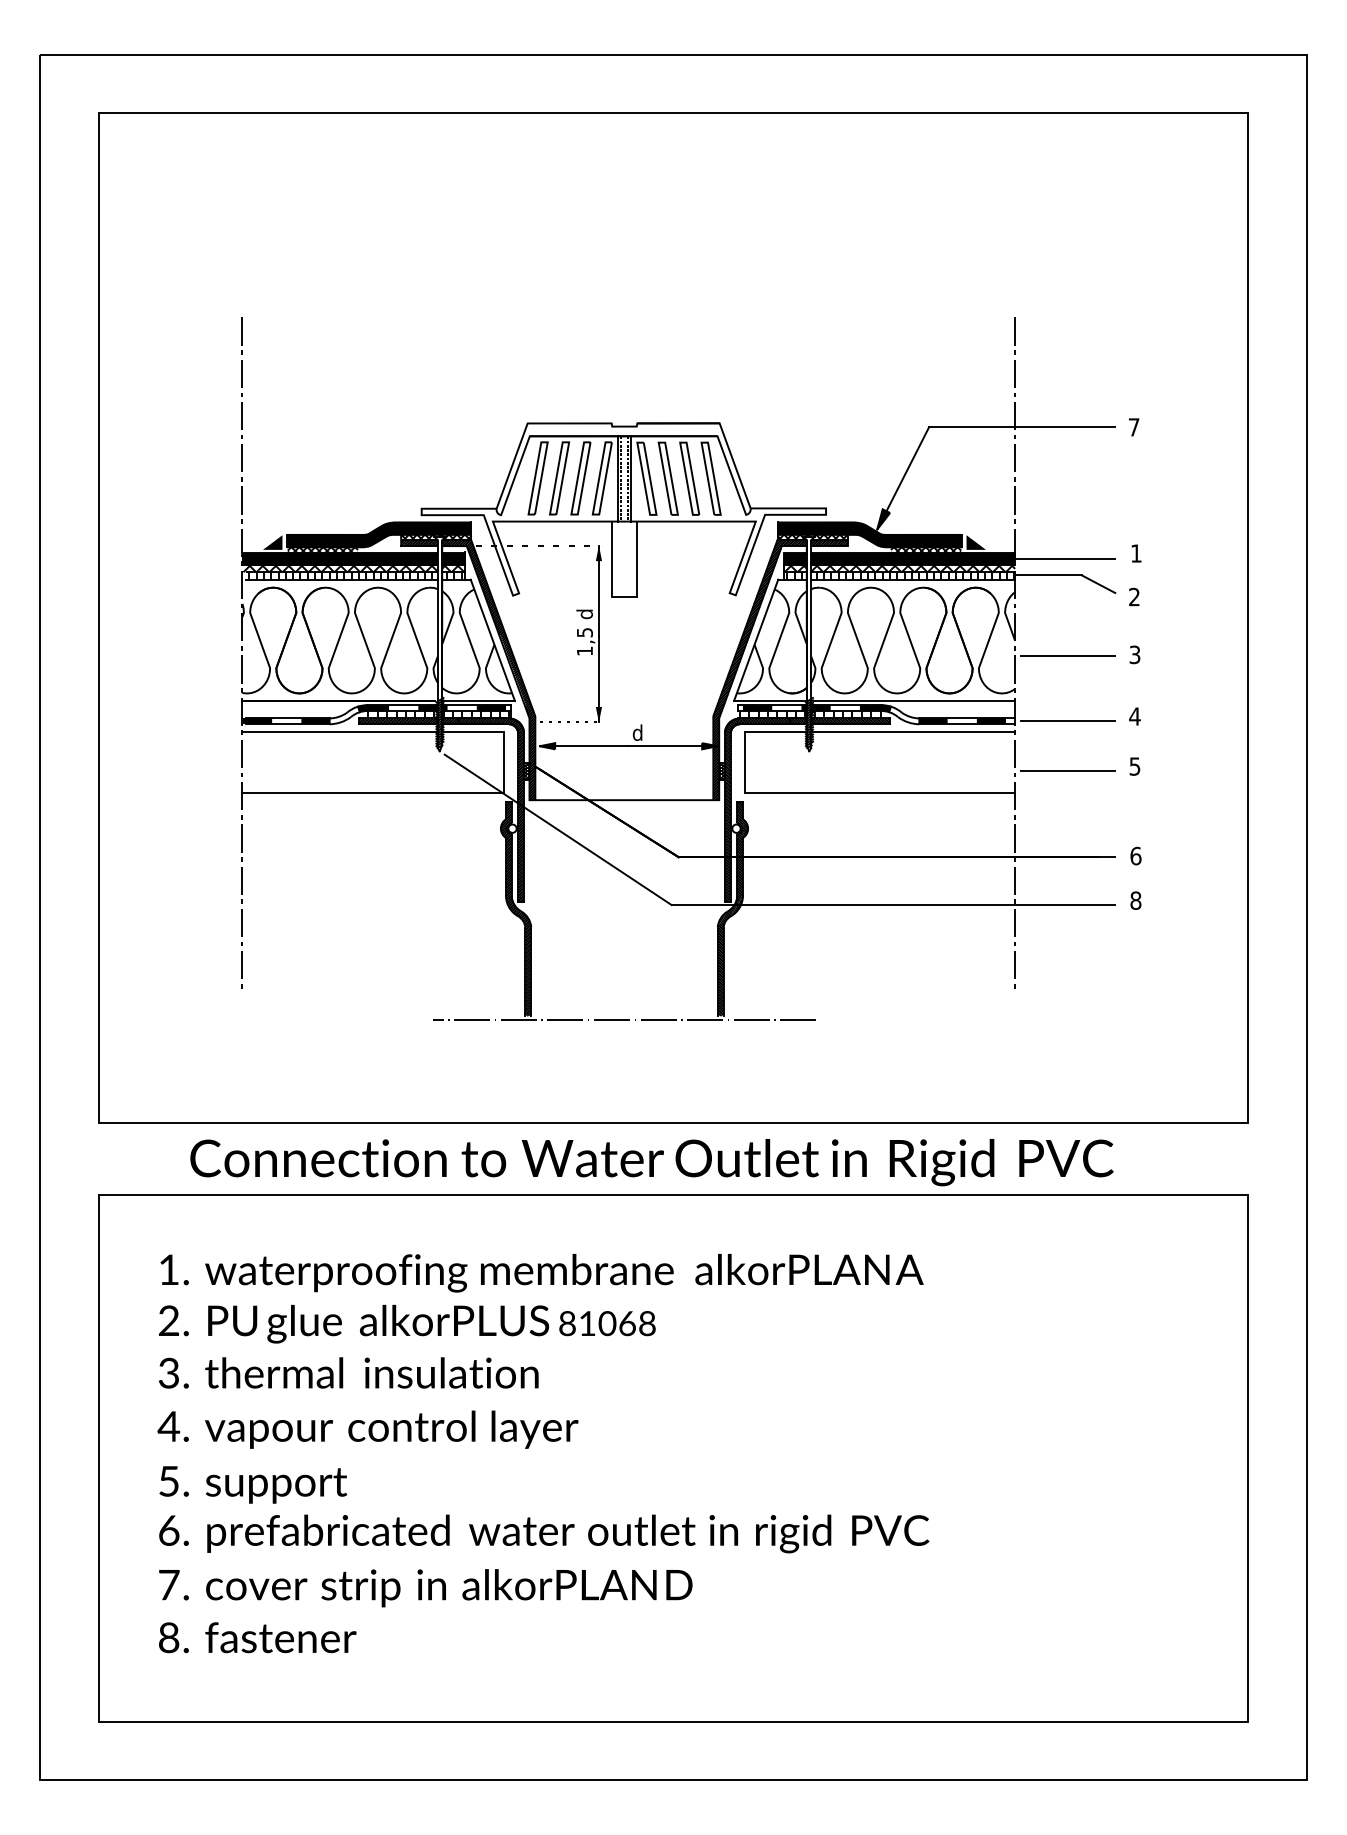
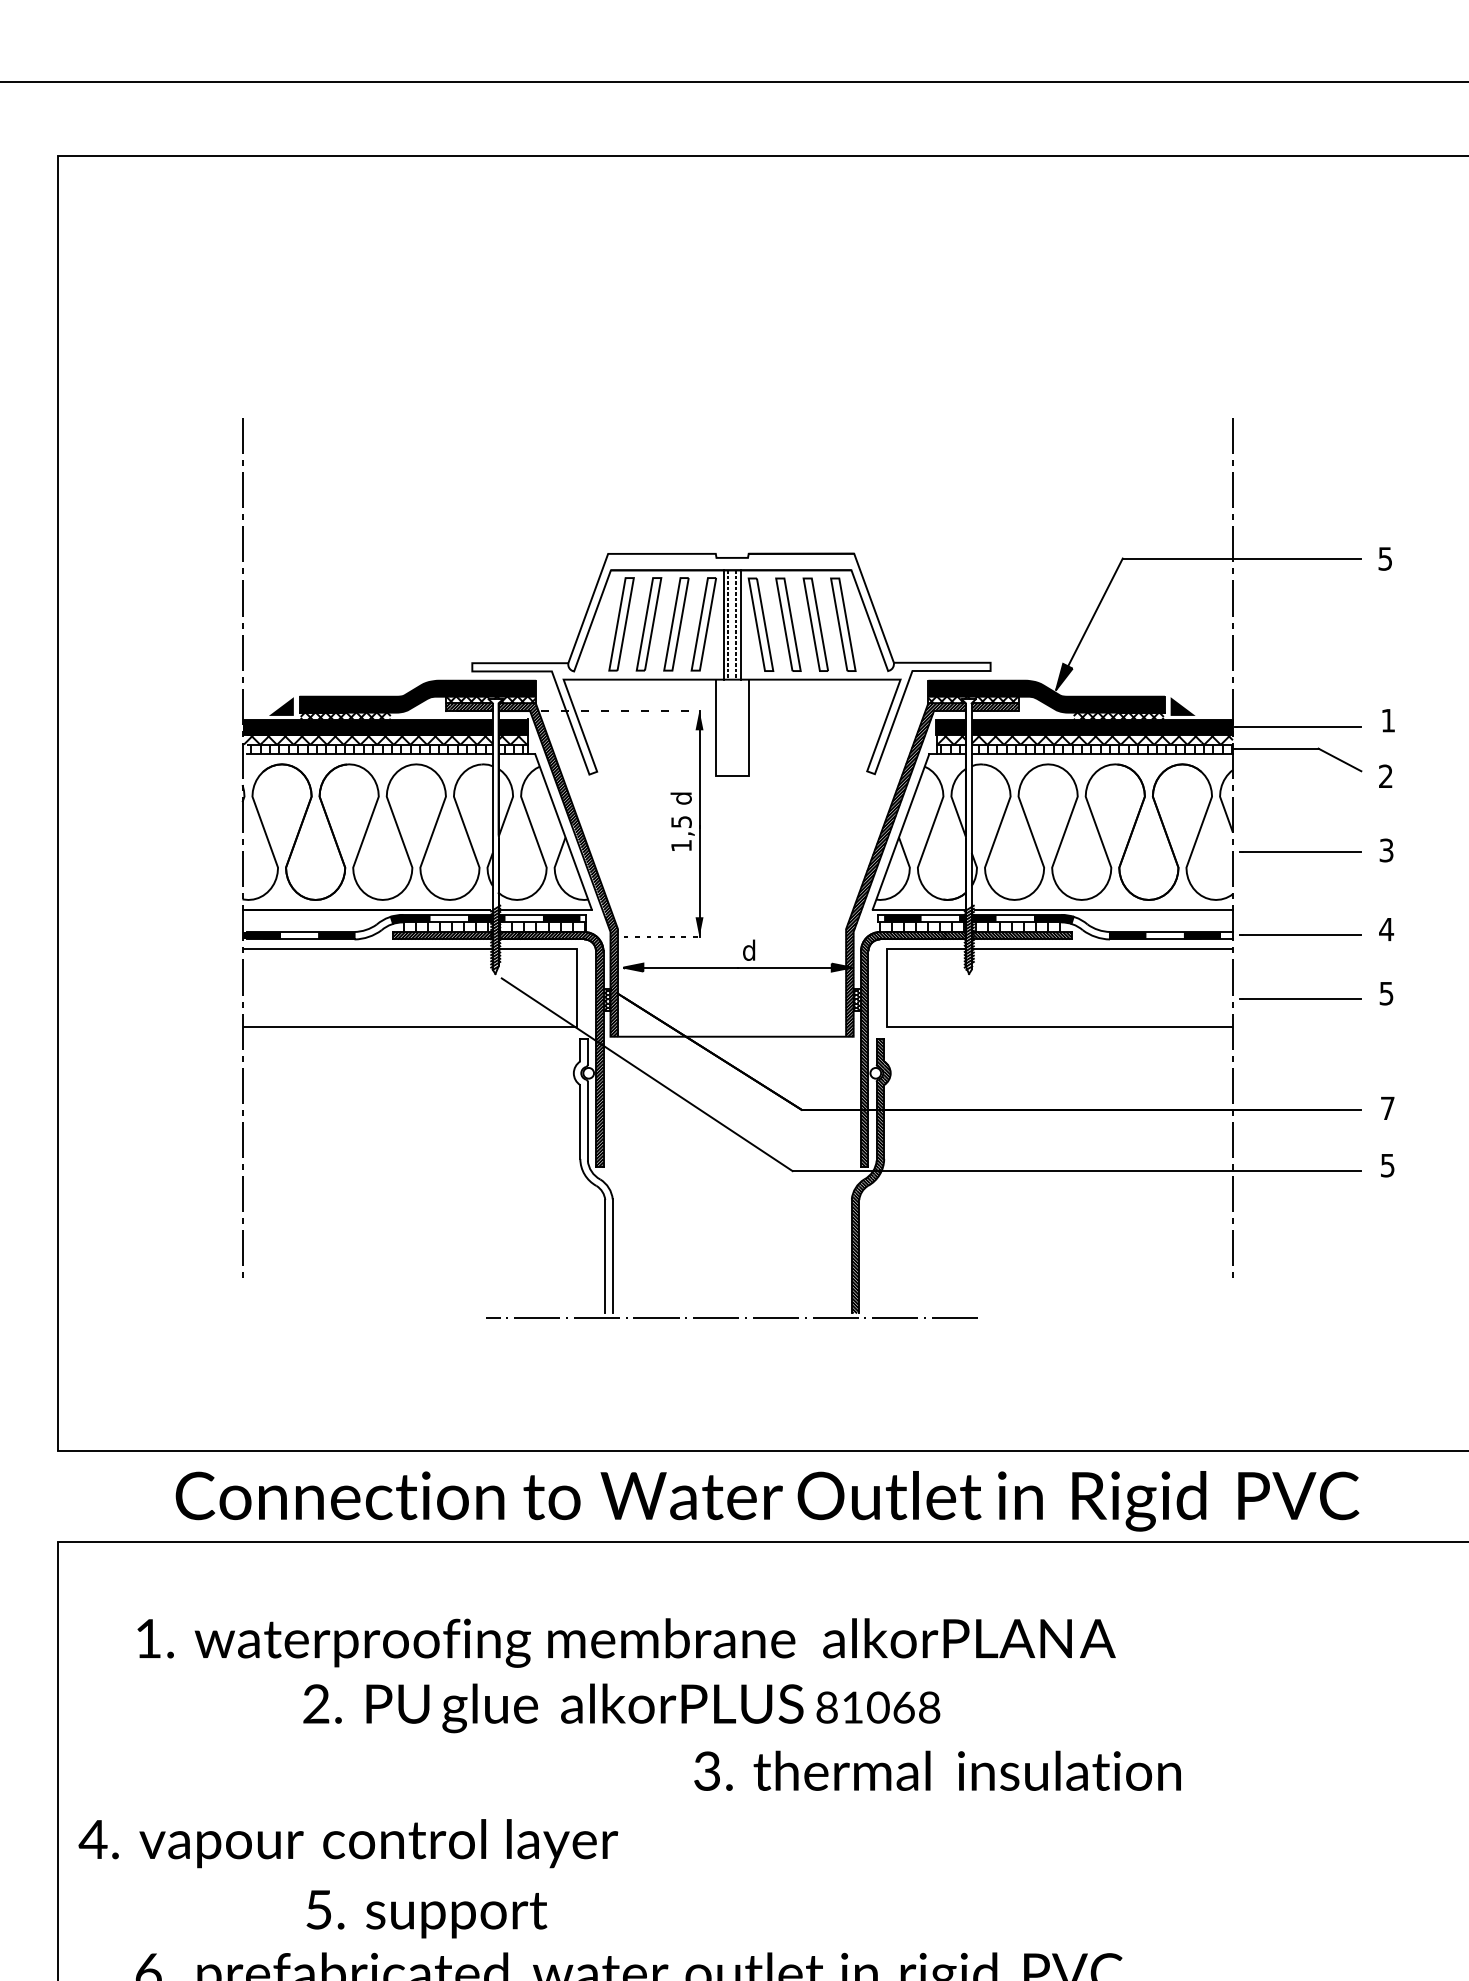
text: (1133, 427) -> (1384, 559), 7 -> 5
text: (1135, 855) -> (1387, 1107), 6 -> 7
text: (1135, 900) -> (1387, 1165), 8 -> 5
hatch: (515, 908) -> (592, 1175), removed
text: (406, 1323) -> (620, 1707), moved
text: (348, 1372) -> (937, 1770), moved
text: (367, 1429) -> (347, 1843), moved
text: (253, 1484) -> (427, 1913), moved

